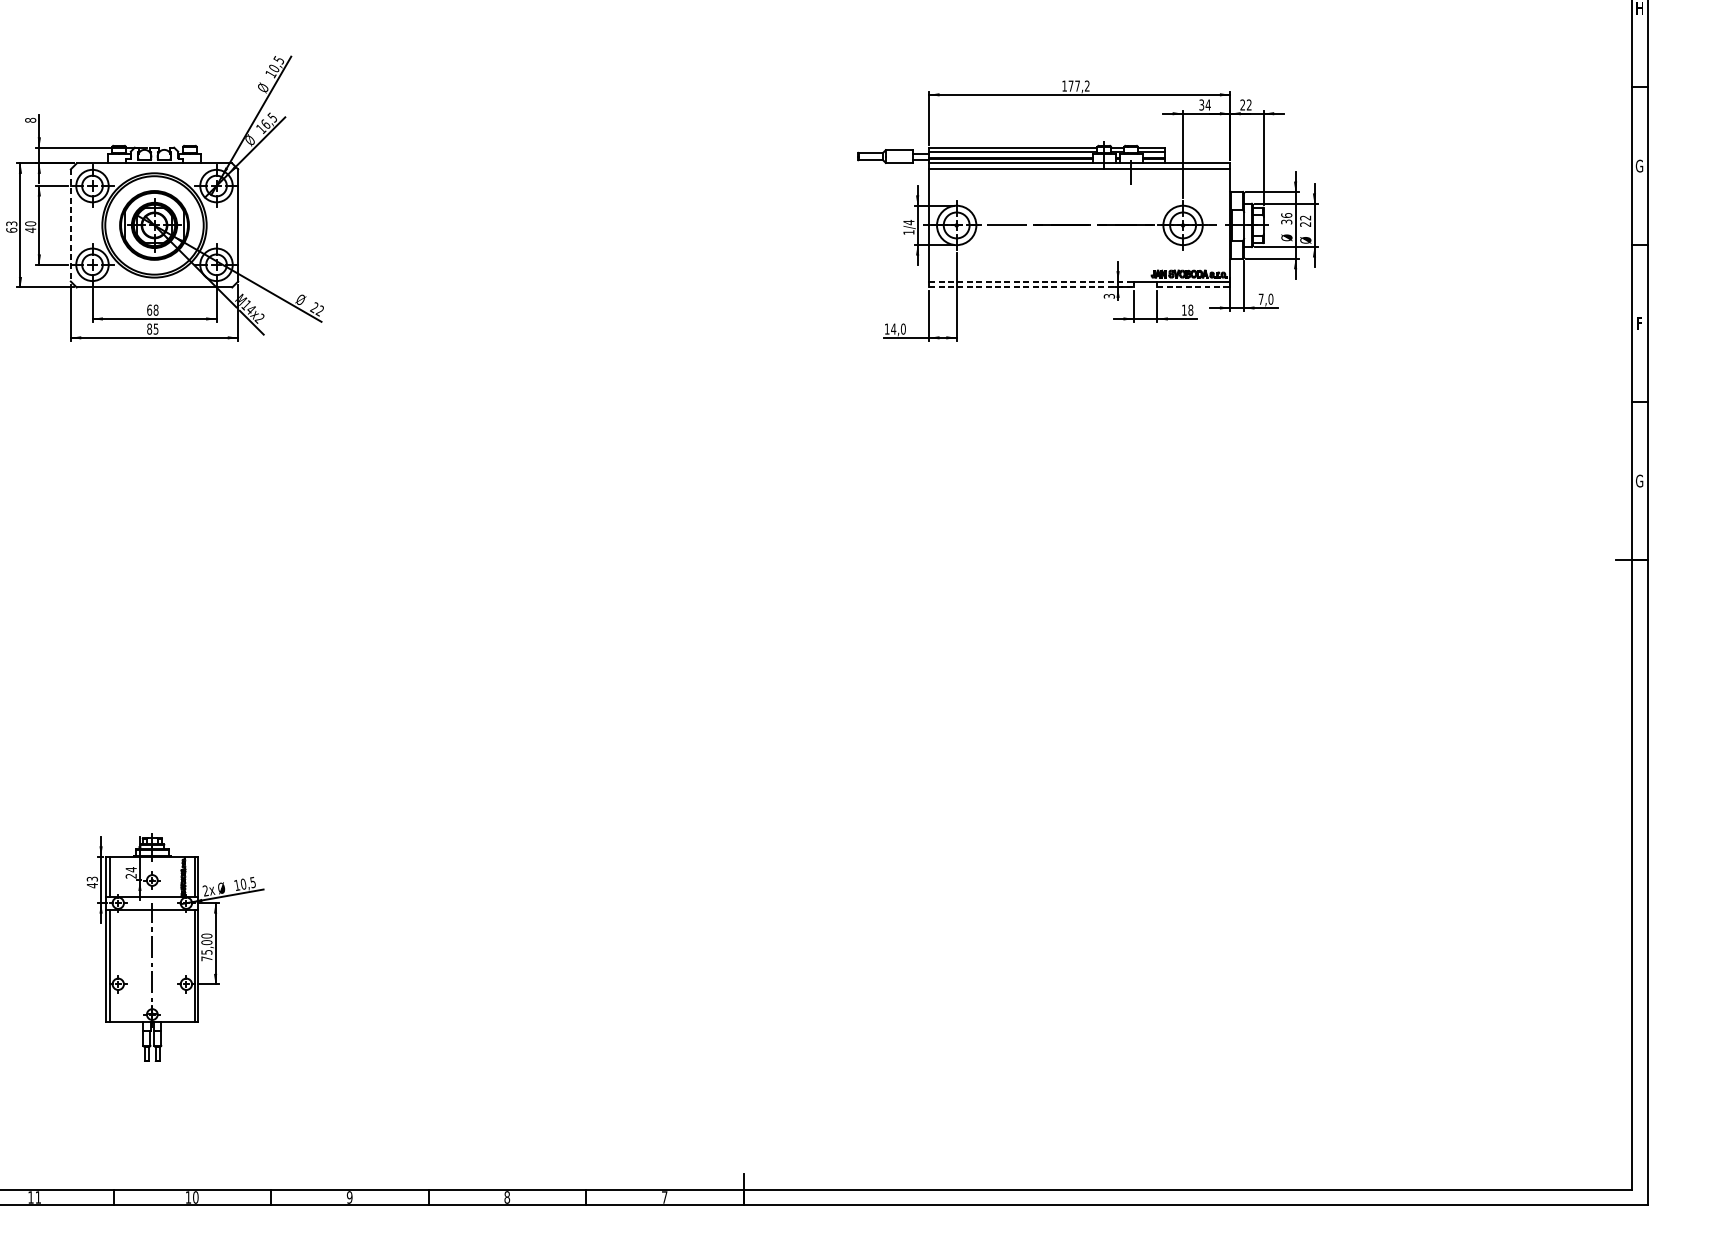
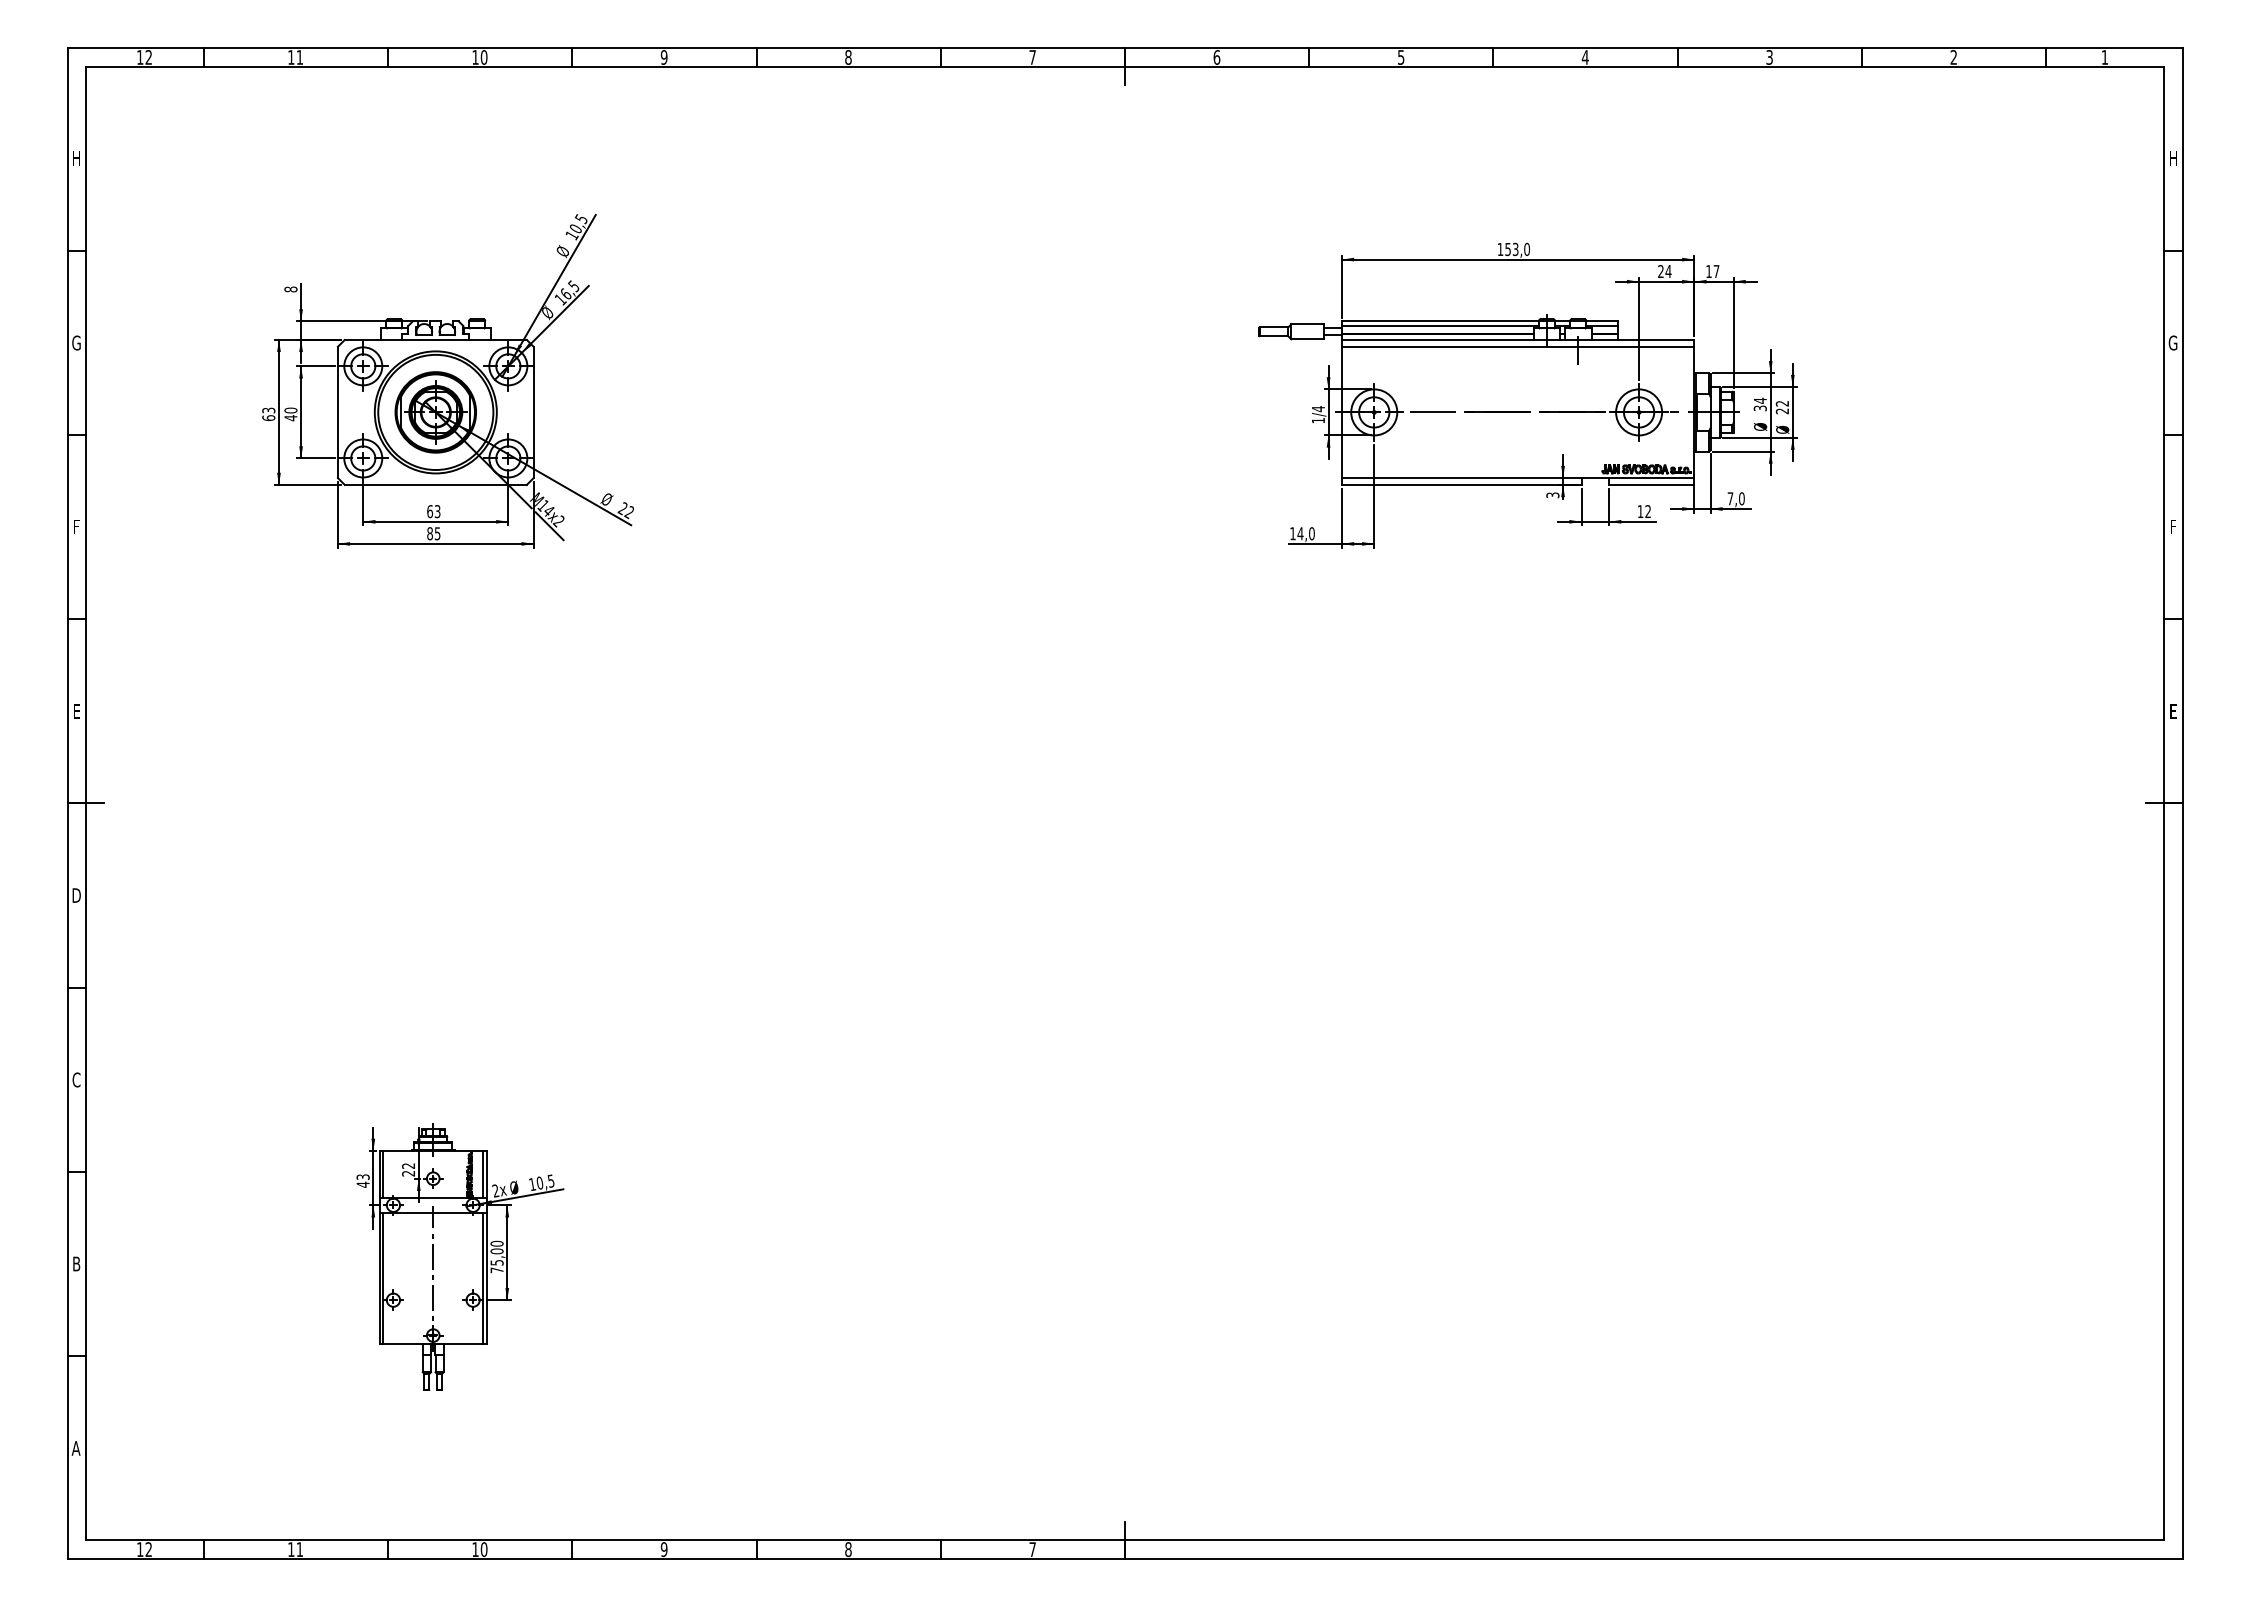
text: (1079, 86) -> (1517, 249), 177,2 -> 153,0
text: (1201, 104) -> (1660, 271), 34 -> 24
text: (1245, 104) -> (1712, 271), 22 -> 17
text: (1285, 215) -> (1759, 400), 36 -> 34
line: (70, 225) -> (337, 412), dashed -> solid
line: (1031, 281) -> (1461, 478), dashed -> solid
line: (1031, 287) -> (1461, 484), dashed -> solid
line: (1193, 287) -> (1651, 484), dashed -> solid
text: (155, 310) -> (437, 511), 68 -> 63
text: (1191, 310) -> (1648, 511), 18 -> 12
text: (1639, 481) -> (2172, 711), G -> E
text: (131, 870) -> (408, 1166), 24 -> 22

